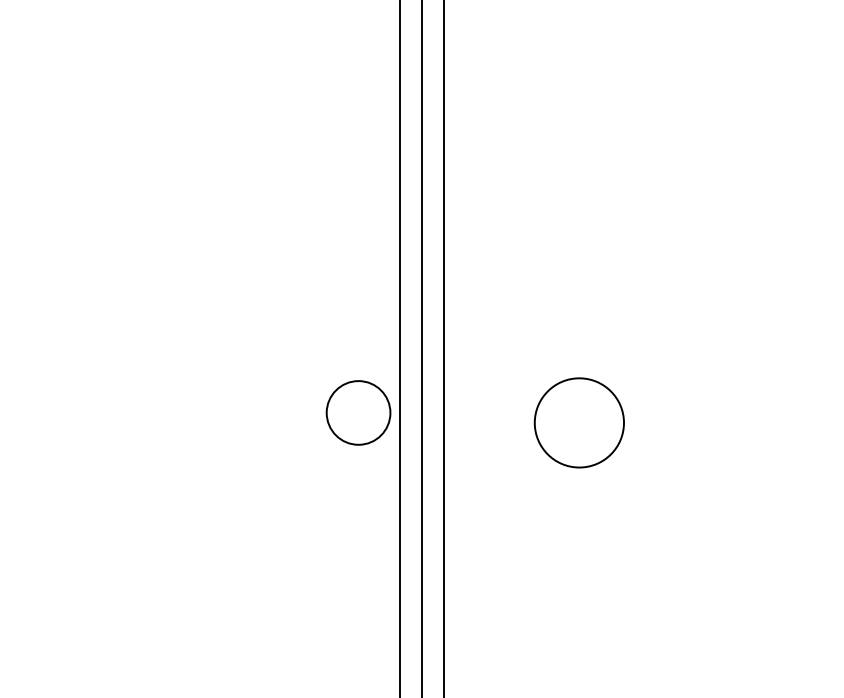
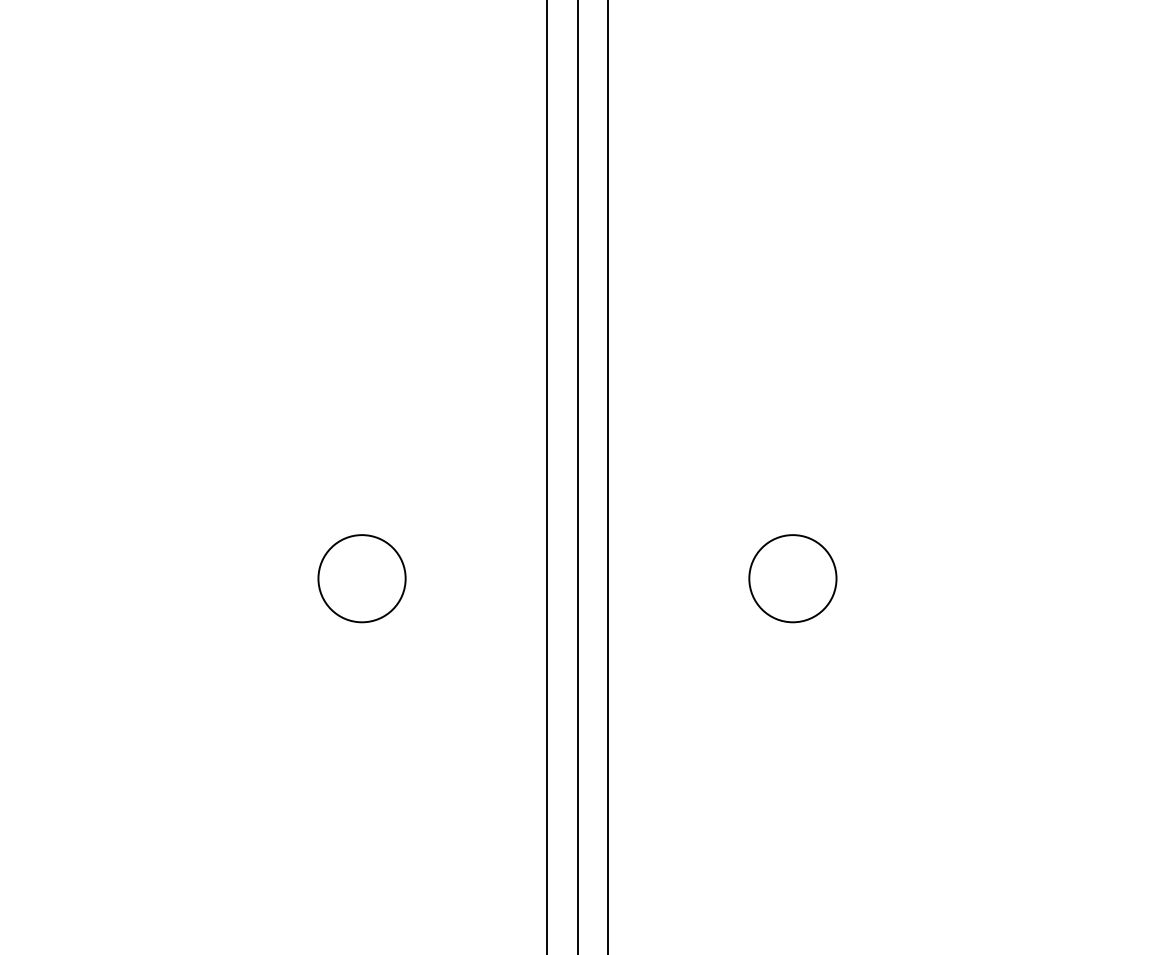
circle: (358, 412) -> (361, 578), moved
circle: (579, 422) -> (793, 578), size x0.71

